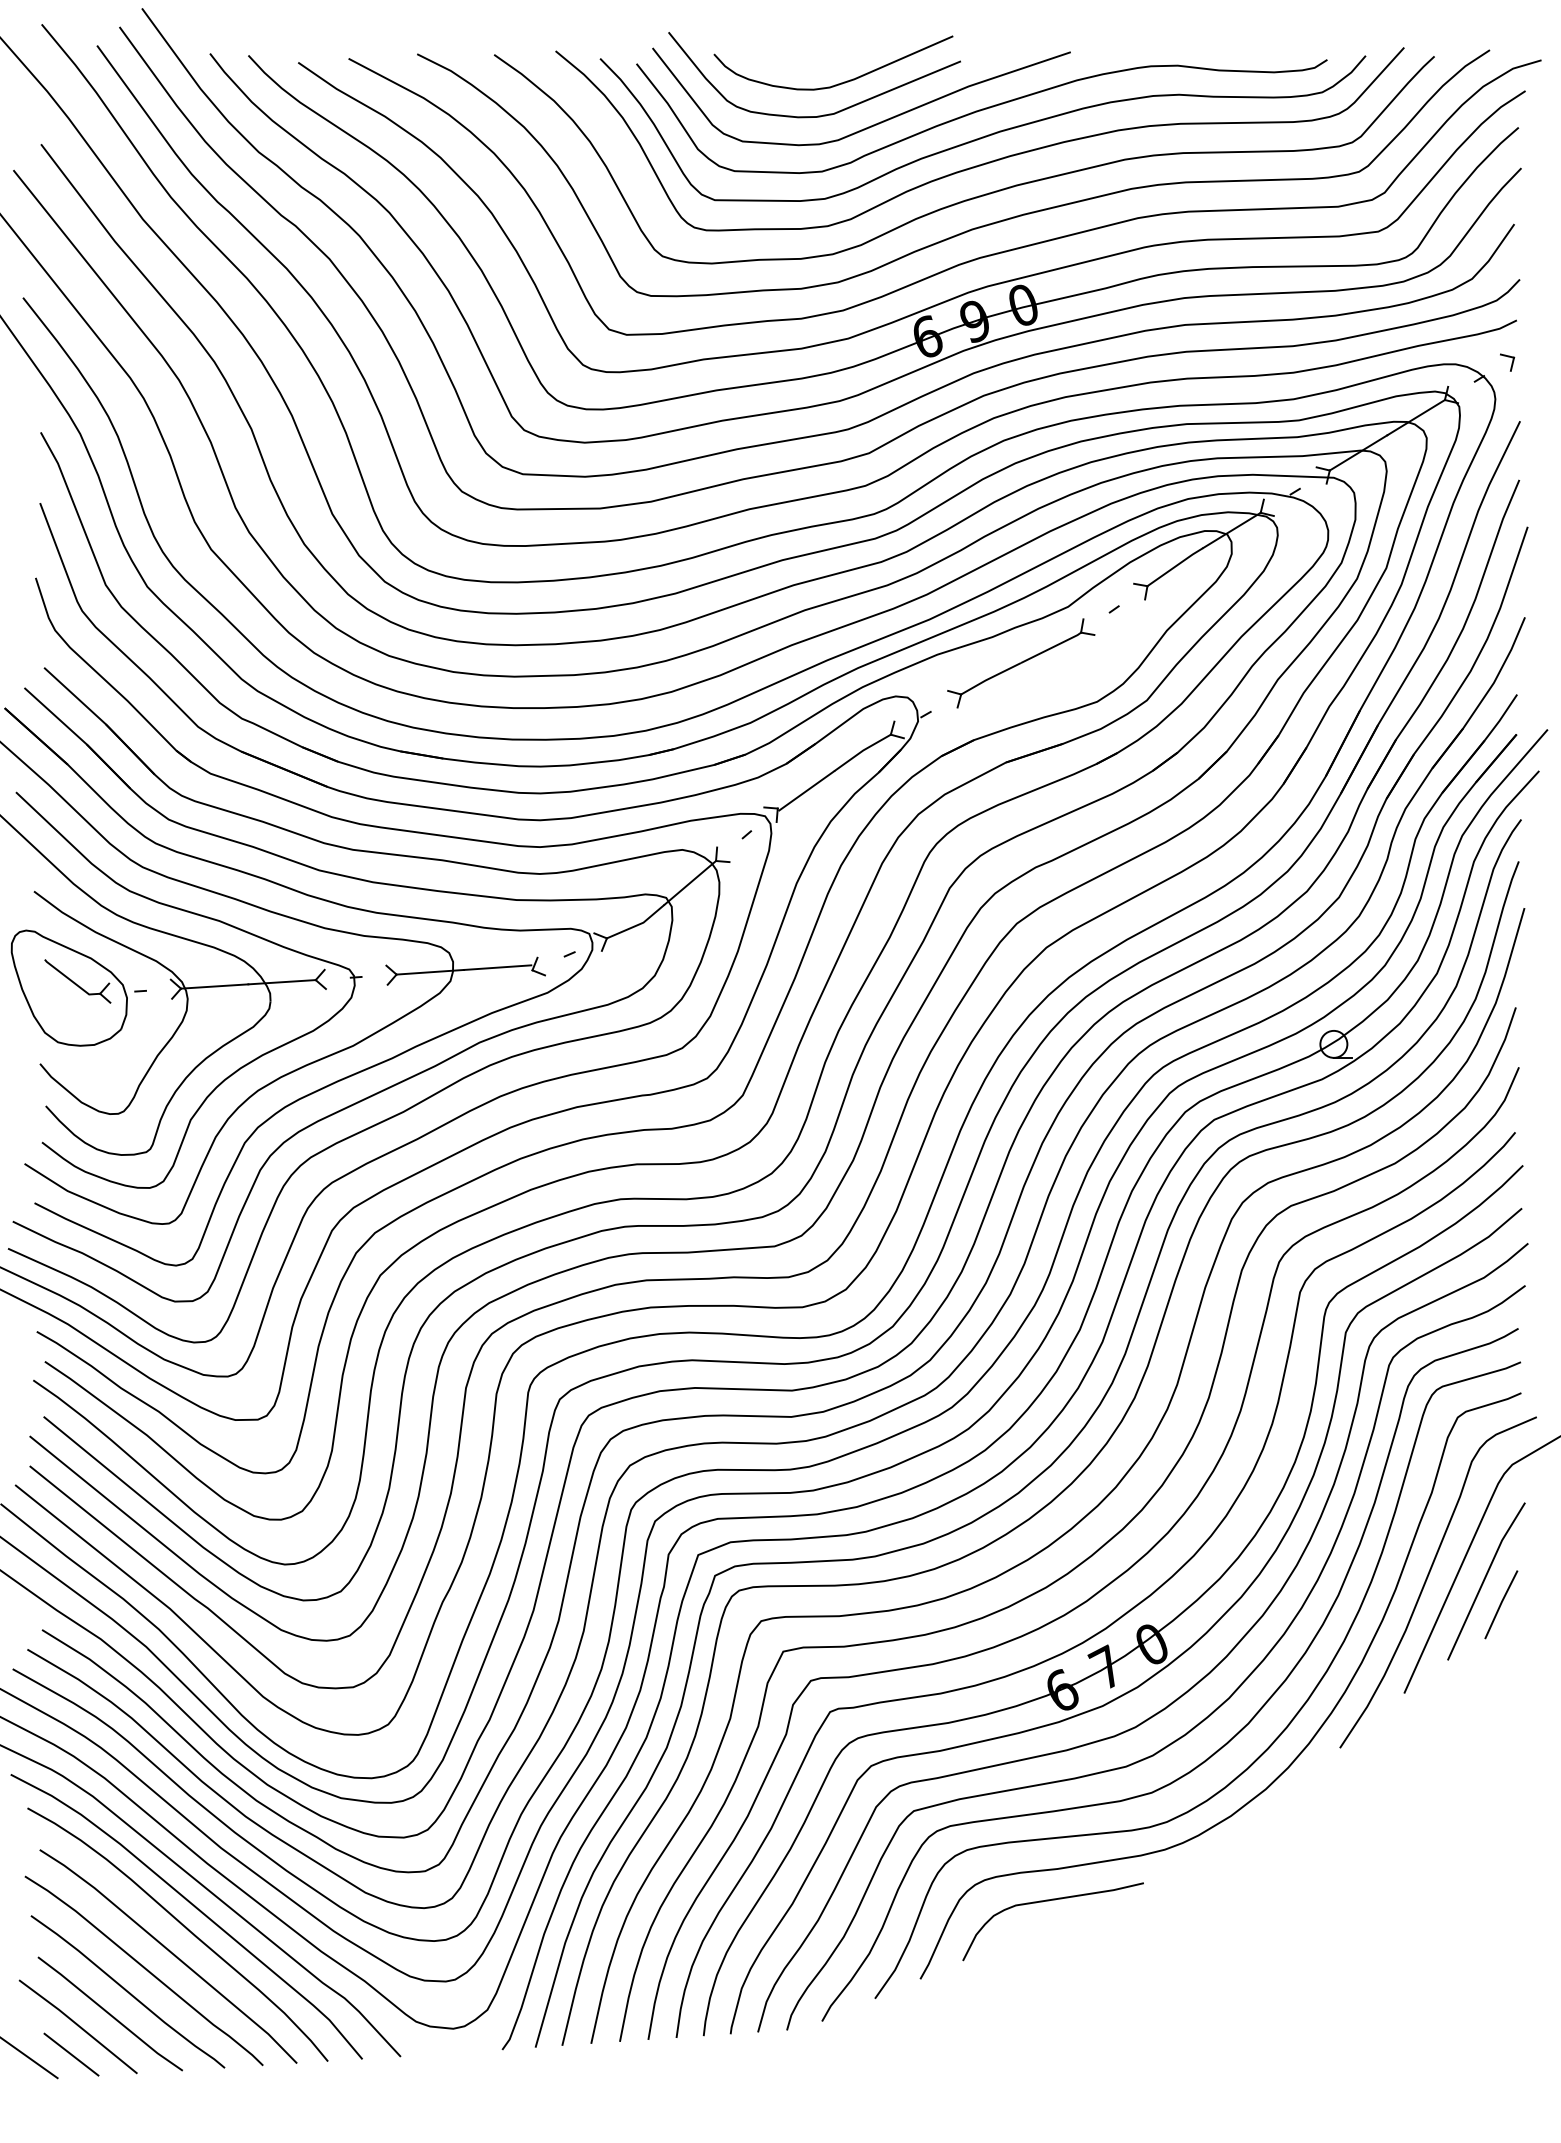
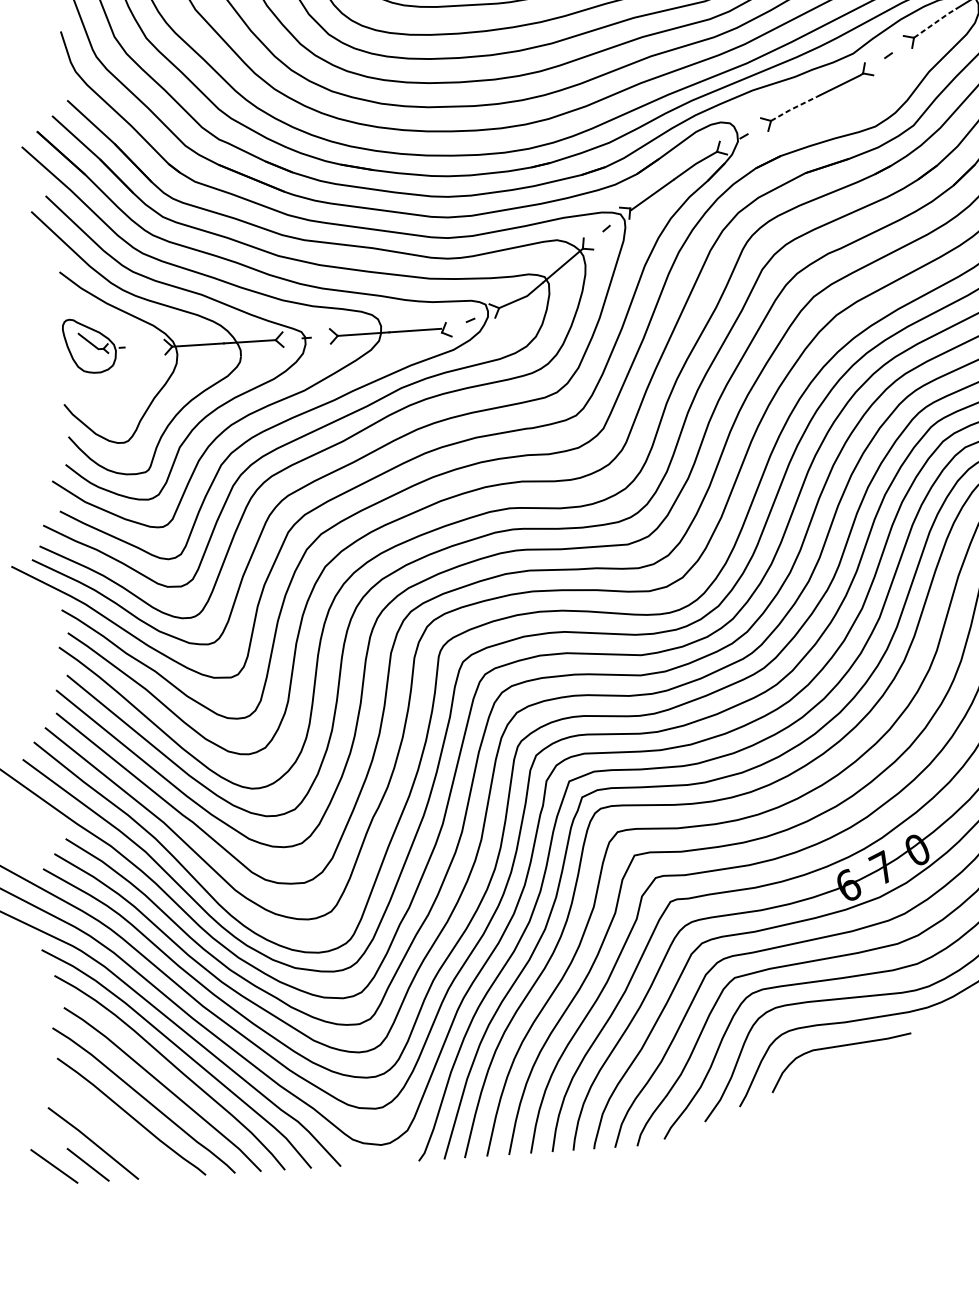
line: (1175, 566) -> (935, 22), solid -> dashed
line: (990, 678) -> (793, 108), solid -> dashed
part: (78, 987) -> (93, 345), size x0.6
line: (109, 2013) -> (117, 1133), removed

